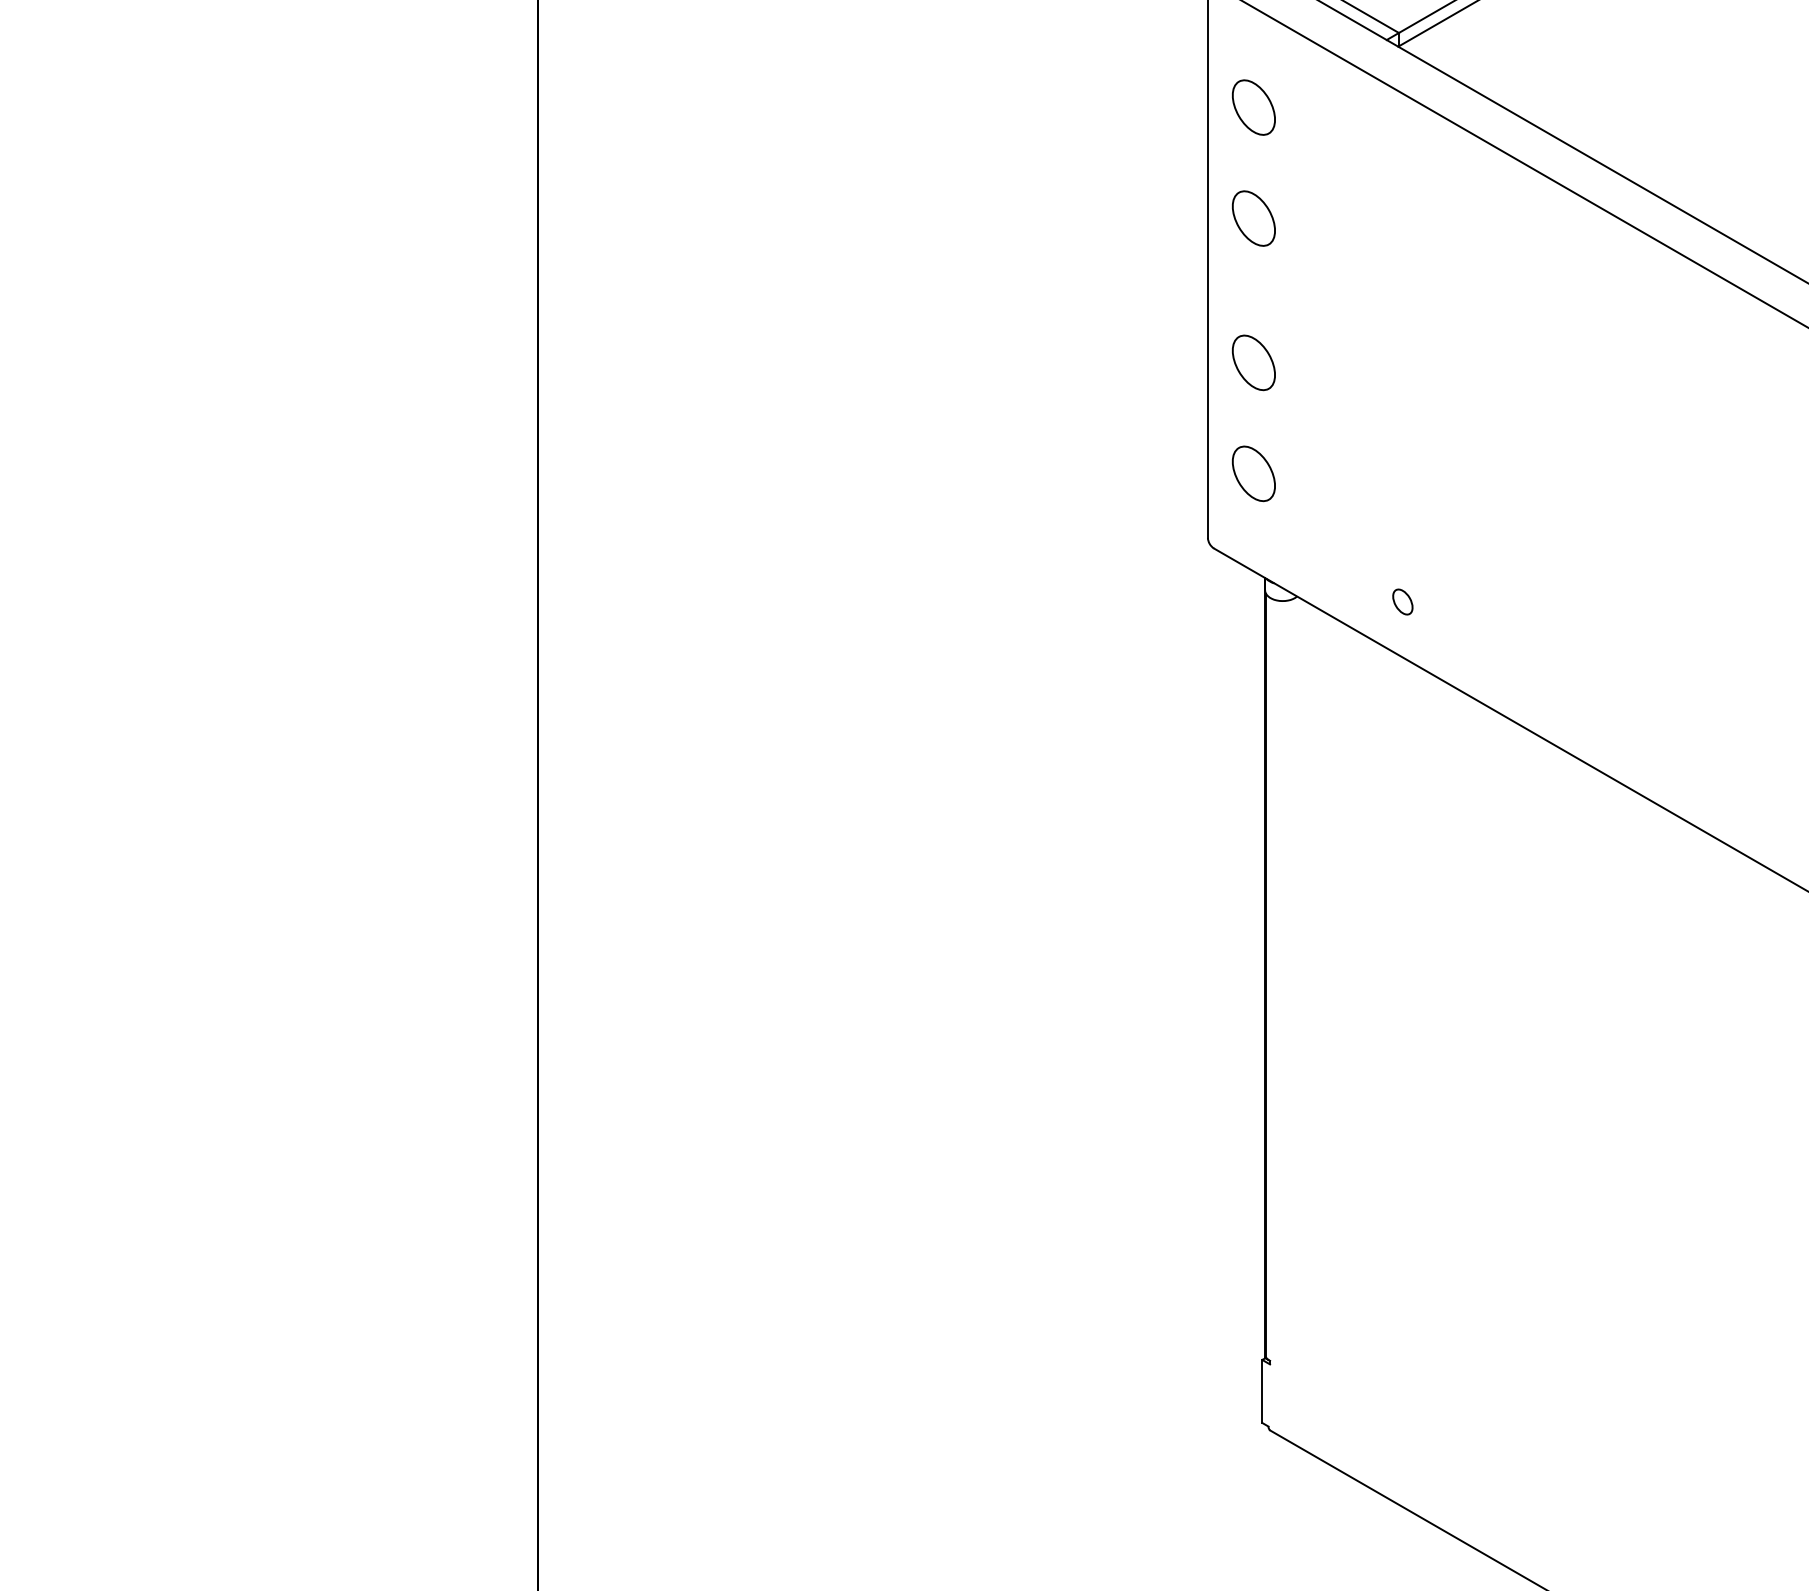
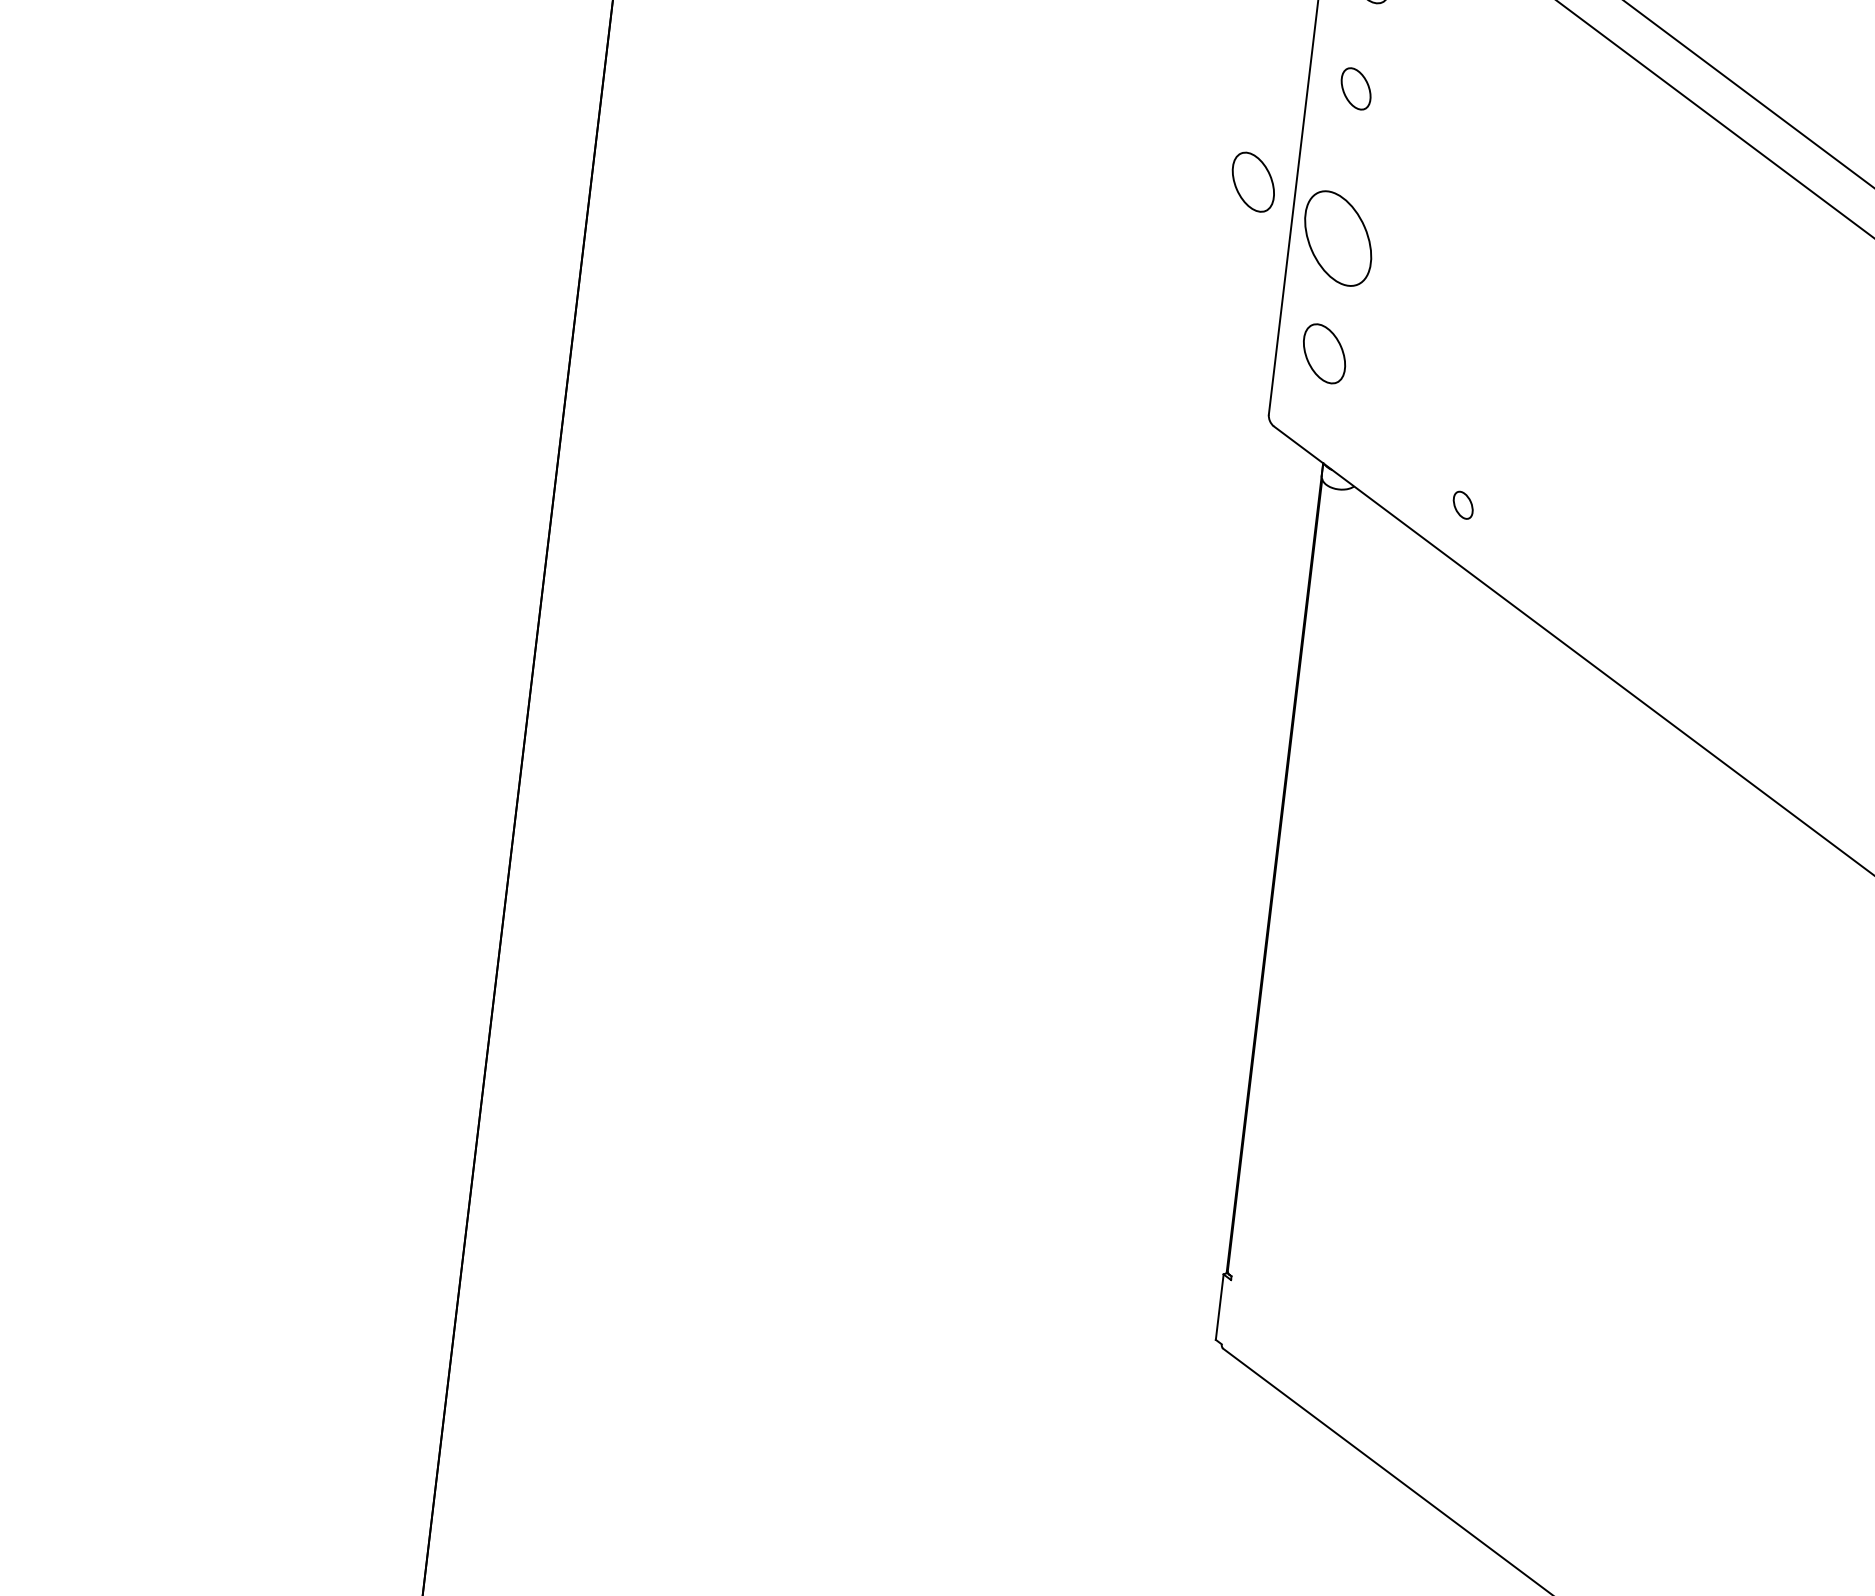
part: (1253, 218) -> (1355, 88), size x0.7
part: (1166, 318) -> (1253, 181), added
part: (1253, 362) -> (1337, 238), size x1.6

